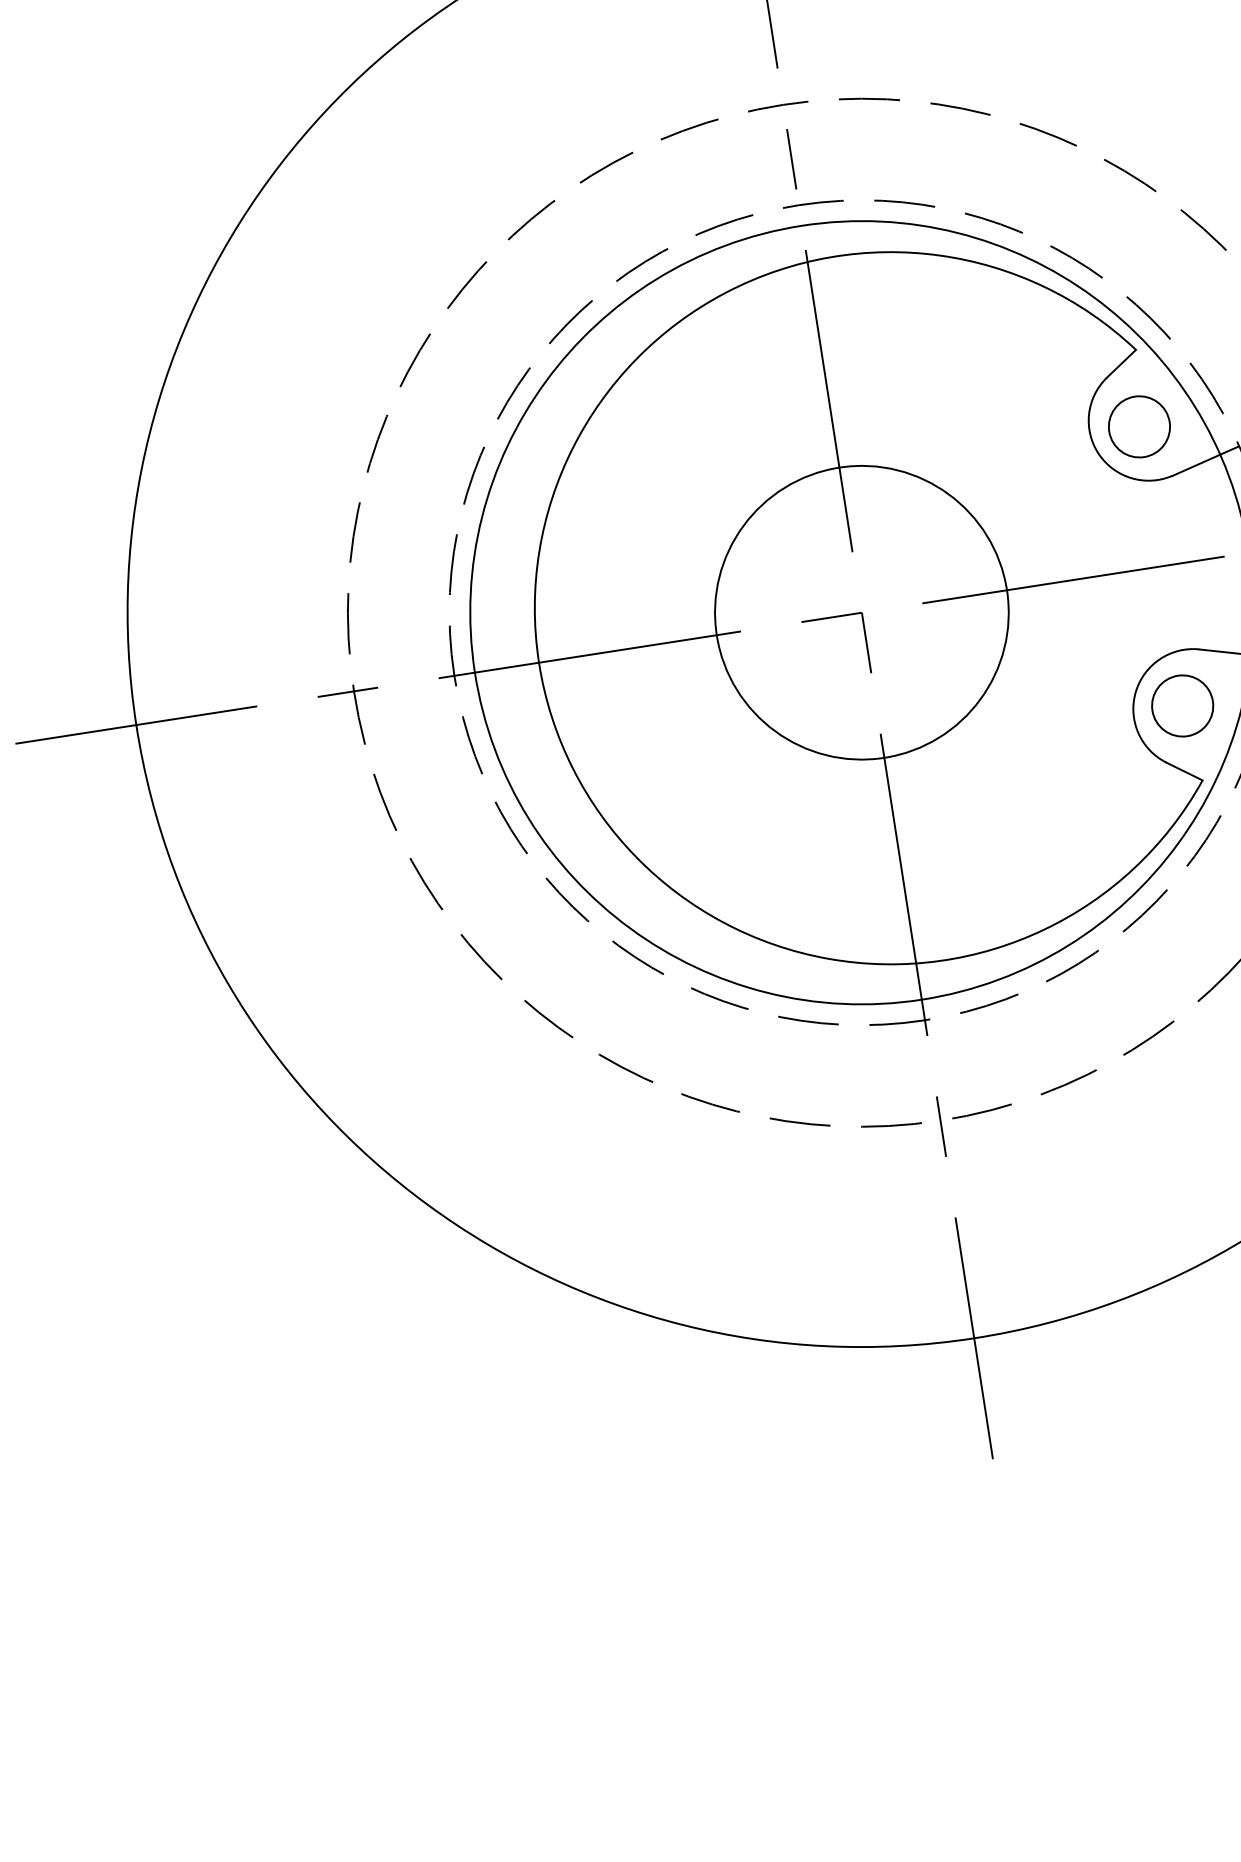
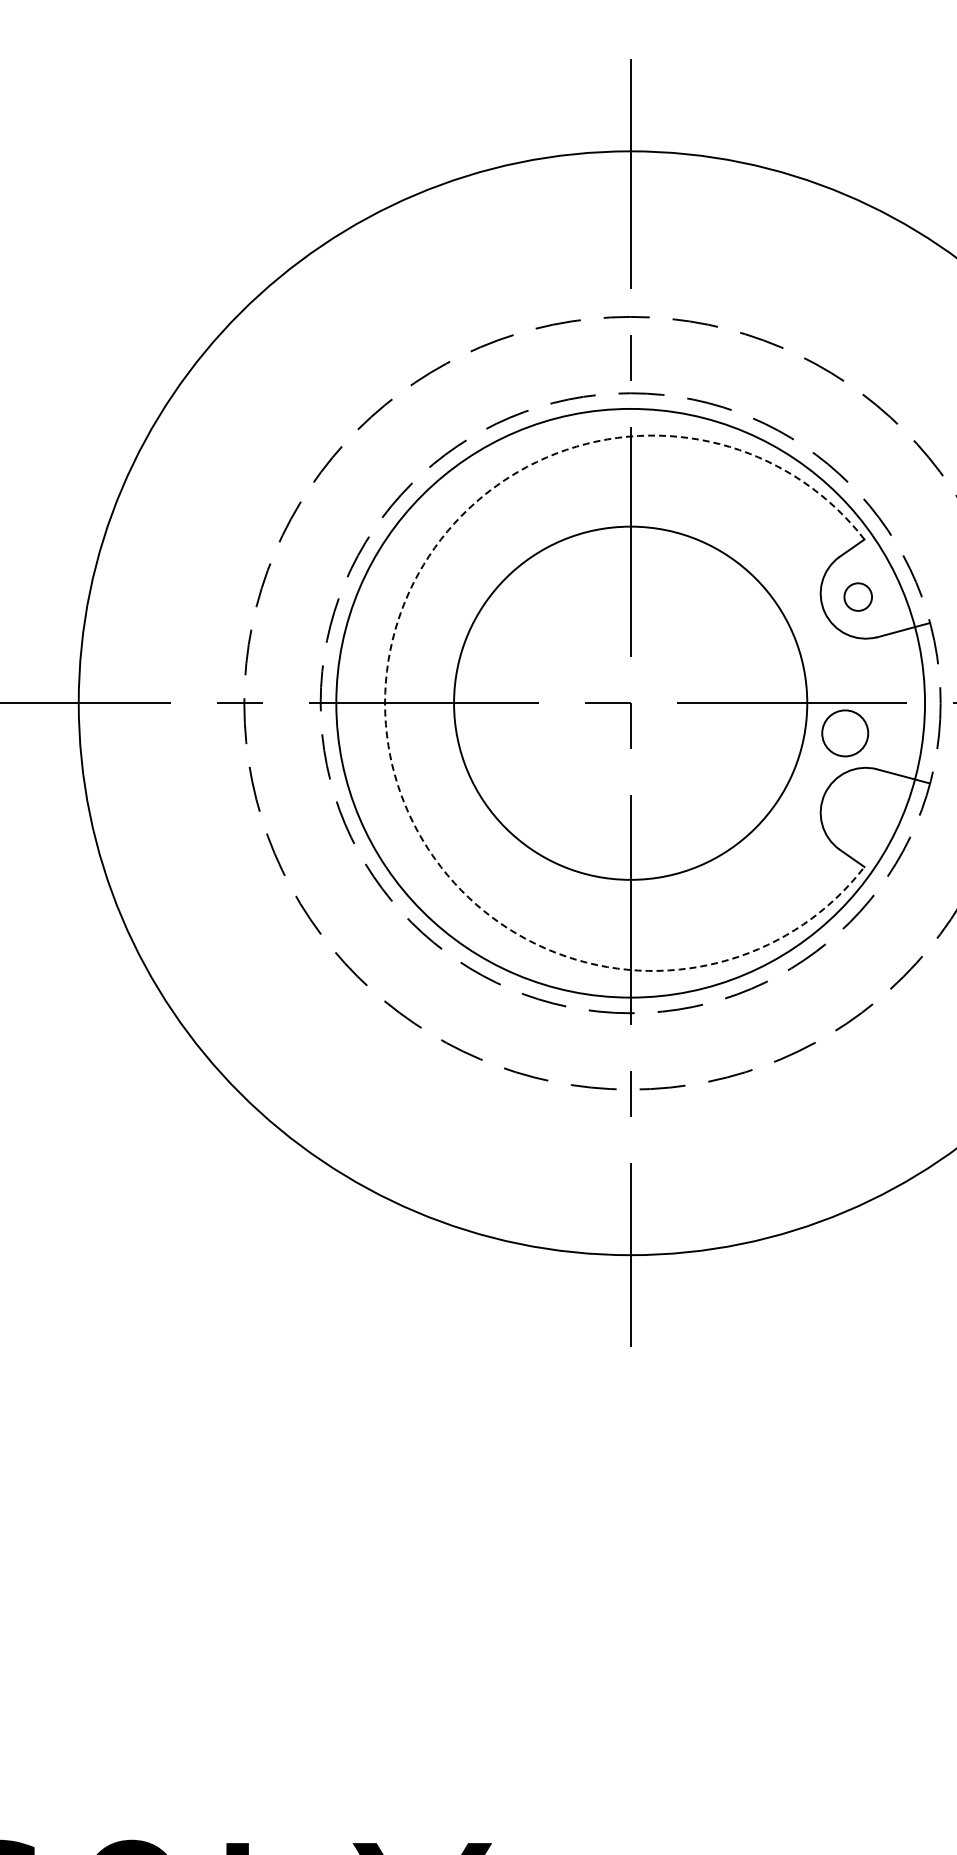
circle: (1139, 427) -> (858, 597), size x0.6
circle: (861, 611) -> (630, 702), size x1.6
arc: (539, 662) -> (385, 703), solid -> dashed
circle: (1183, 706) -> (845, 733), moved

